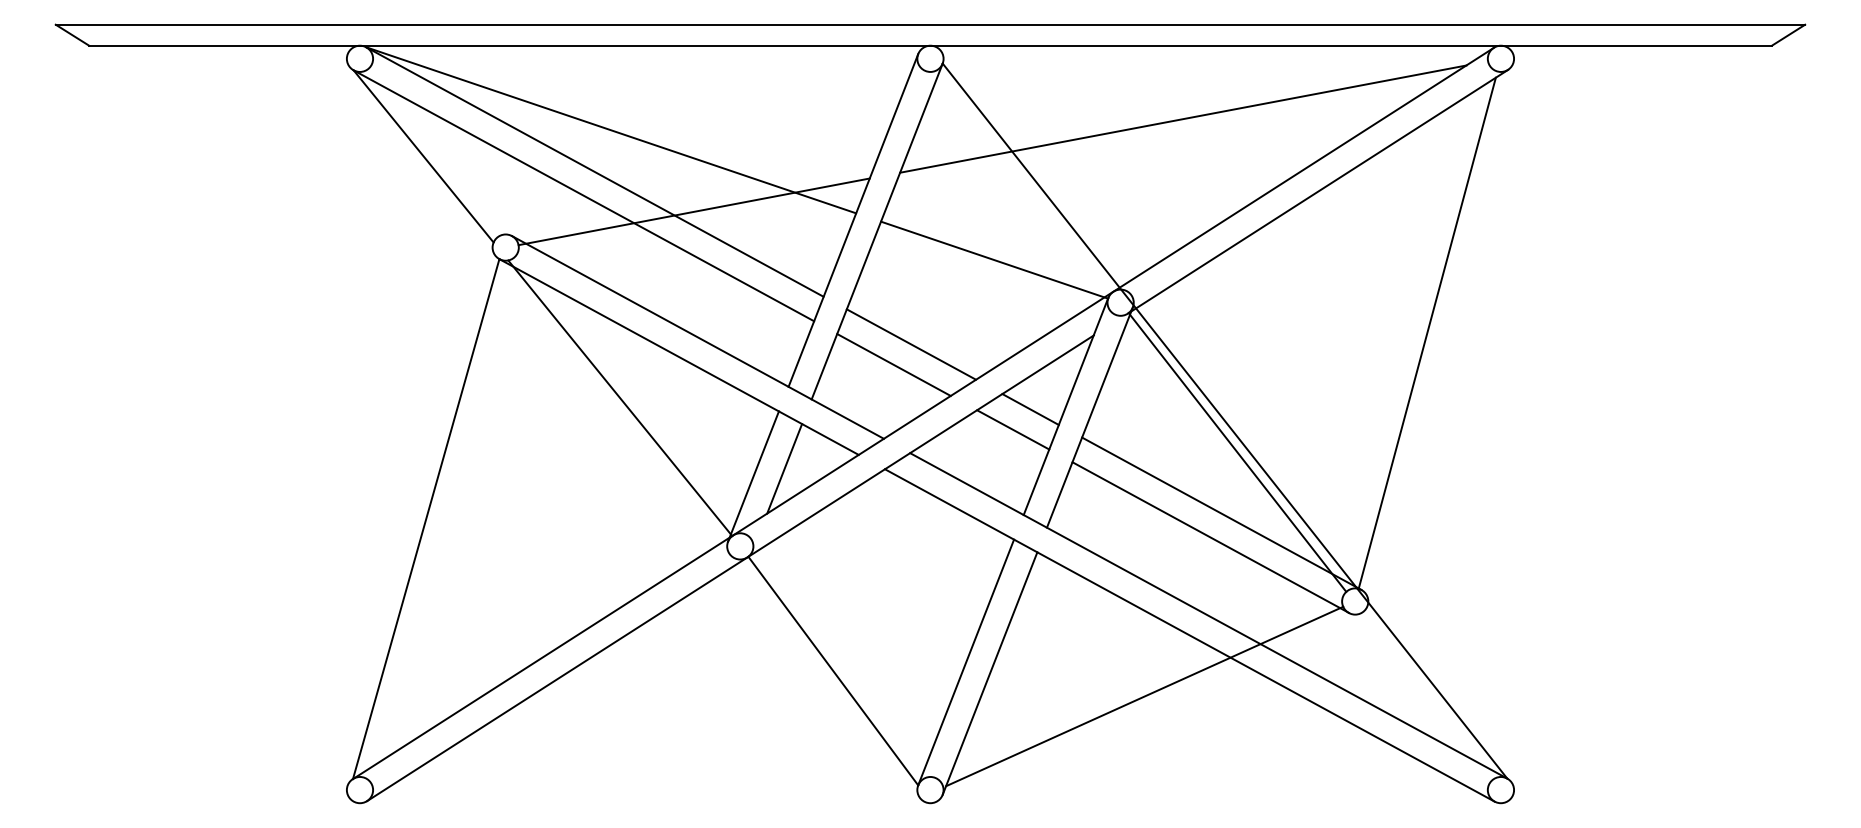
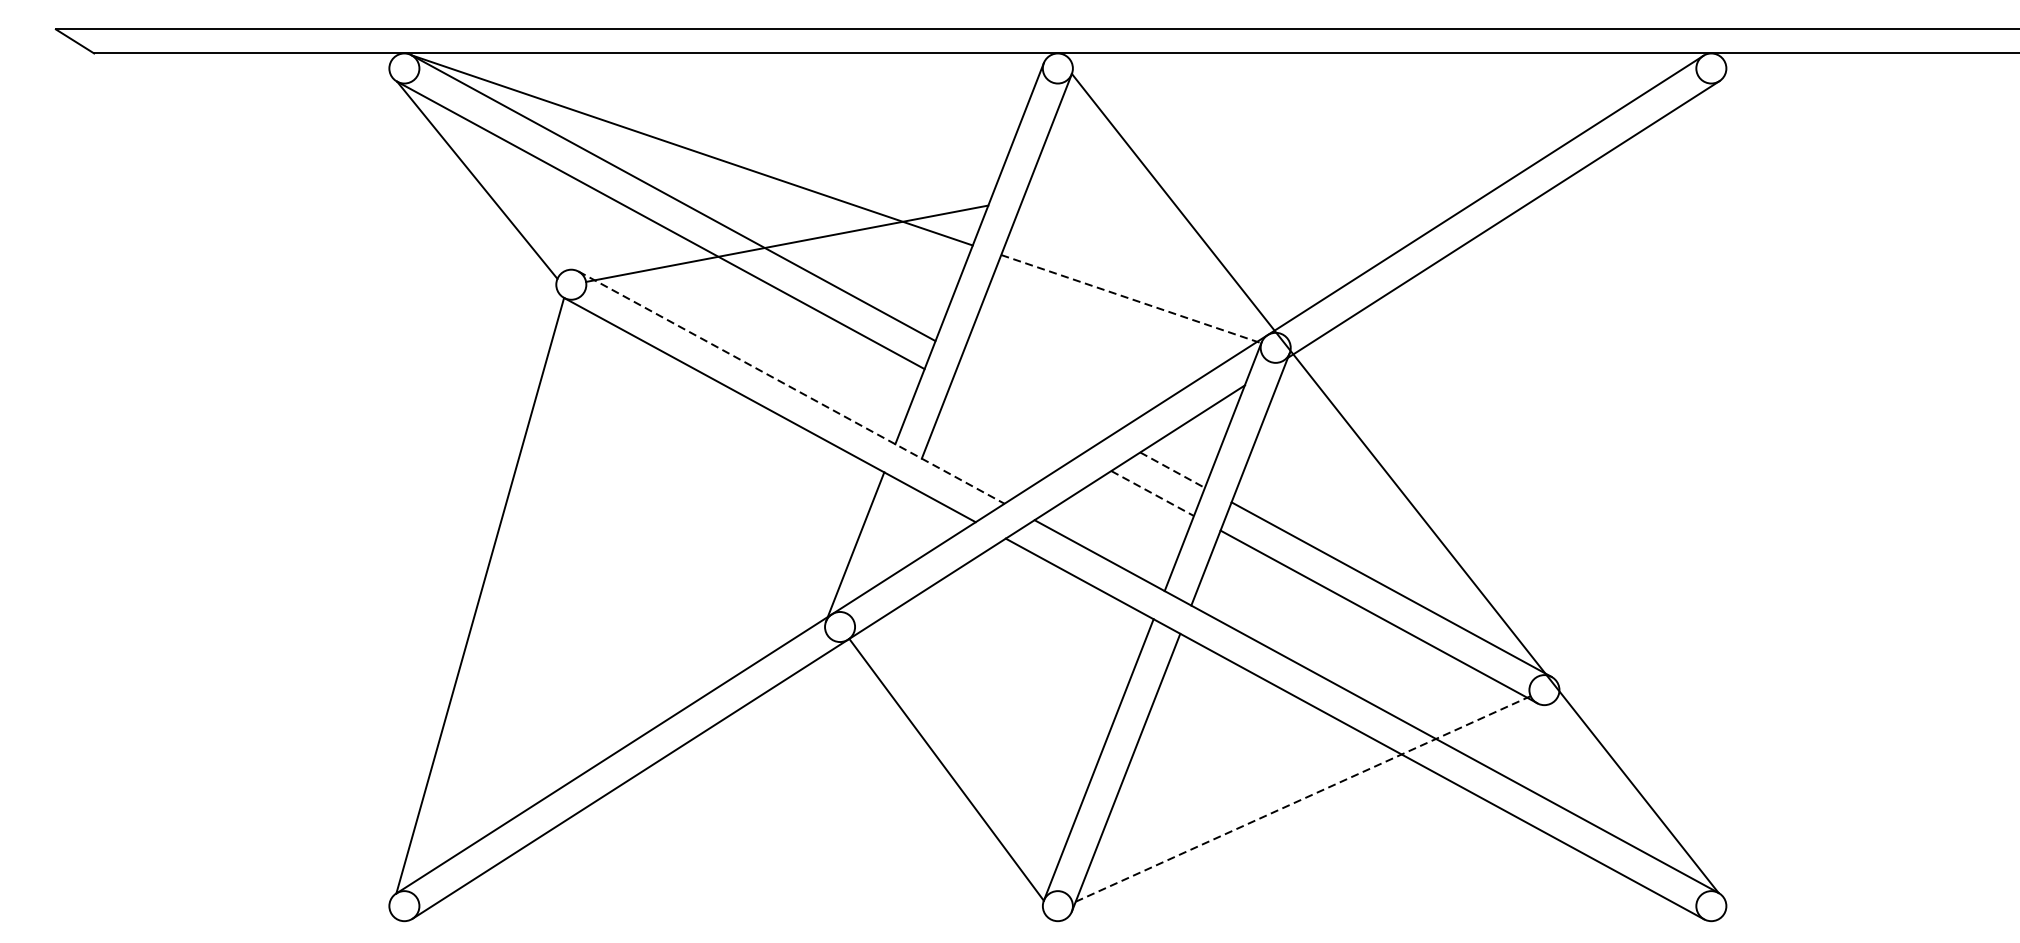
line: (1183, 118) -> (1347, 136), removed
line: (994, 260) -> (1131, 299), solid -> dashed
line: (1426, 332) -> (1626, 381), removed
line: (697, 337) -> (791, 387), solid -> dashed
line: (910, 344) -> (1035, 395), removed
line: (893, 364) -> (1015, 418), removed
line: (620, 398) -> (702, 457), removed
line: (1031, 409) -> (1173, 470), solid -> dashed
line: (1013, 430) -> (1152, 494), solid -> dashed
line: (1237, 452) -> (1409, 519), removed
line: (784, 468) -> (890, 537), removed
line: (1144, 696) -> (1303, 798), solid -> dashed

